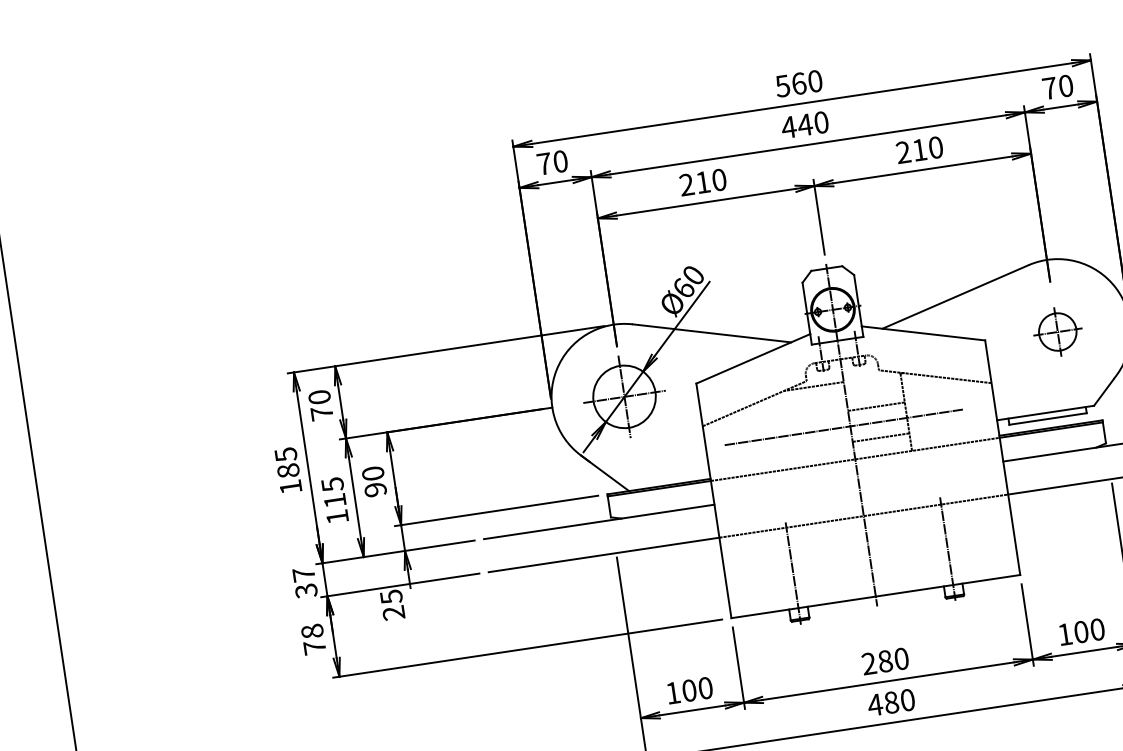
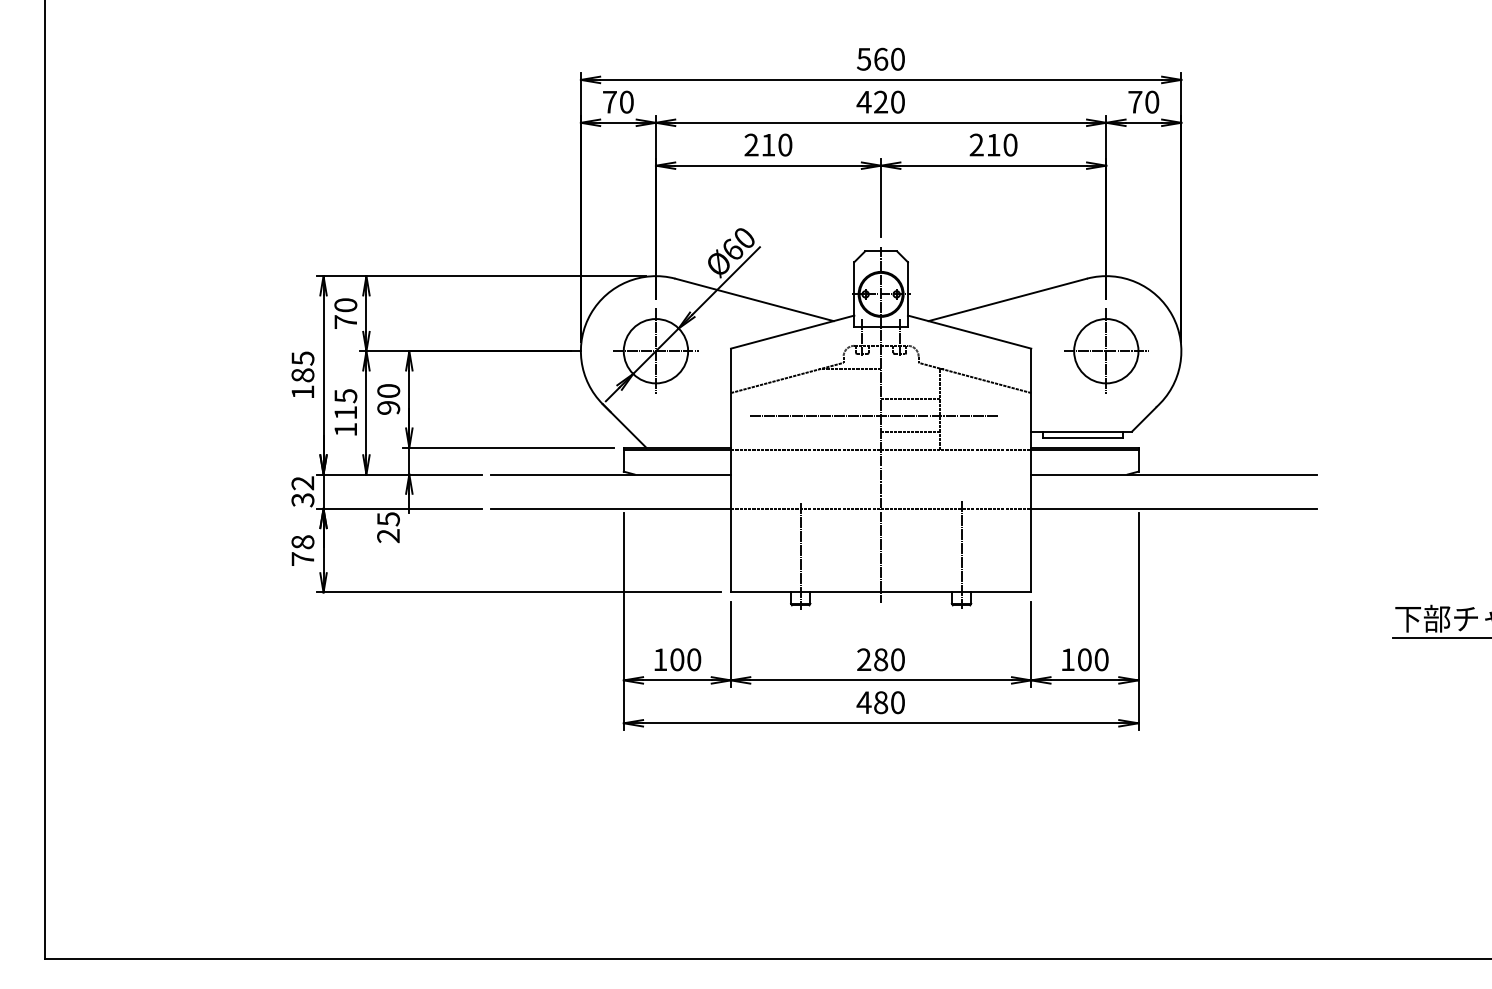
text: (804, 124) -> (880, 101), 440 -> 420
part: (1057, 331) -> (1106, 350), size x1.67
text: (303, 574) -> (302, 483), 37 -> 32

